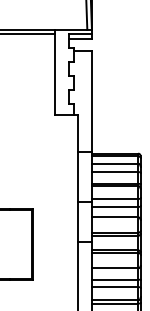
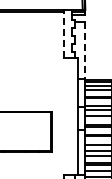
line: (55, 75) -> (64, 35), solid -> dashed
line: (92, 101) -> (85, 50), solid -> dashed

